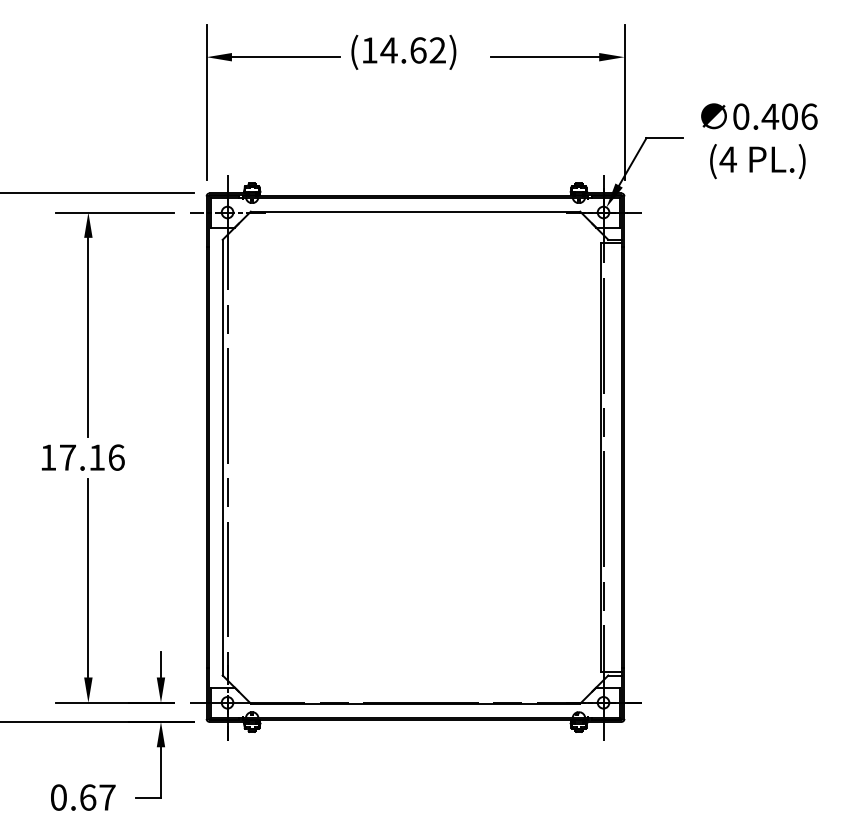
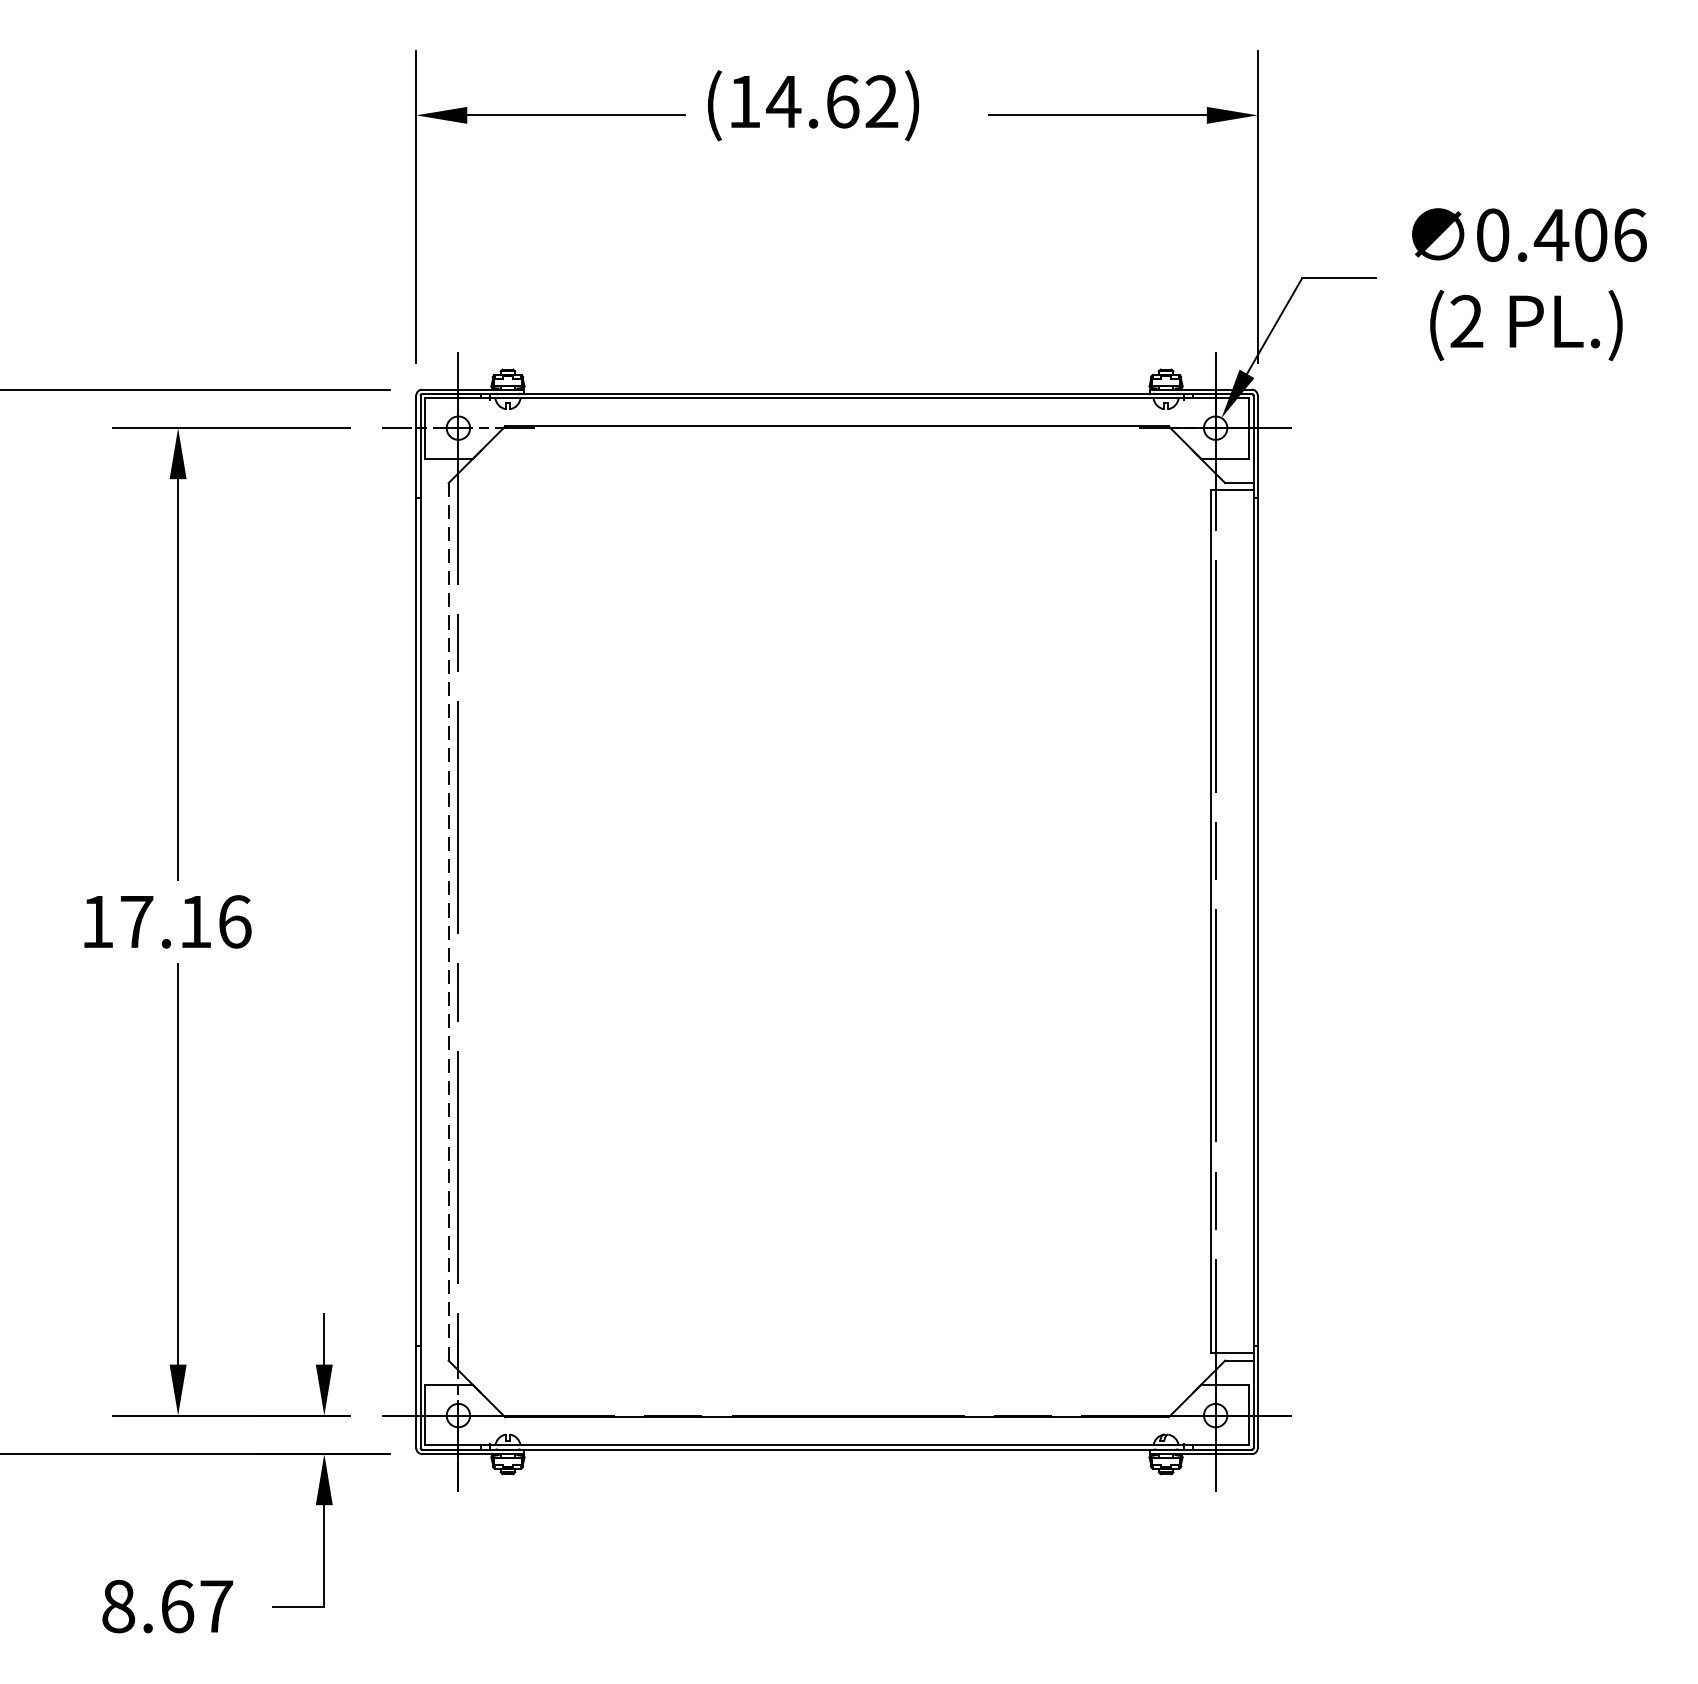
text: (727, 159) -> (1465, 321), (4 -> (2
line: (222, 457) -> (448, 921), solid -> dashed
text: (58, 797) -> (117, 1606), 0.67 -> 8.67

